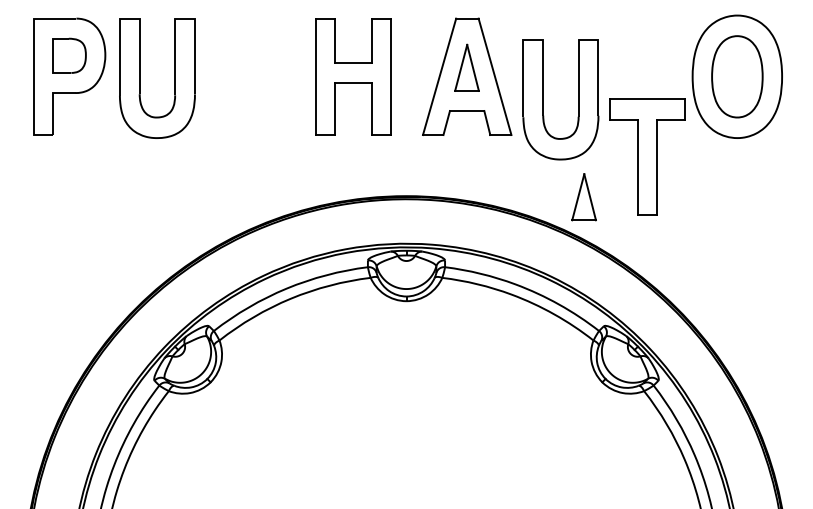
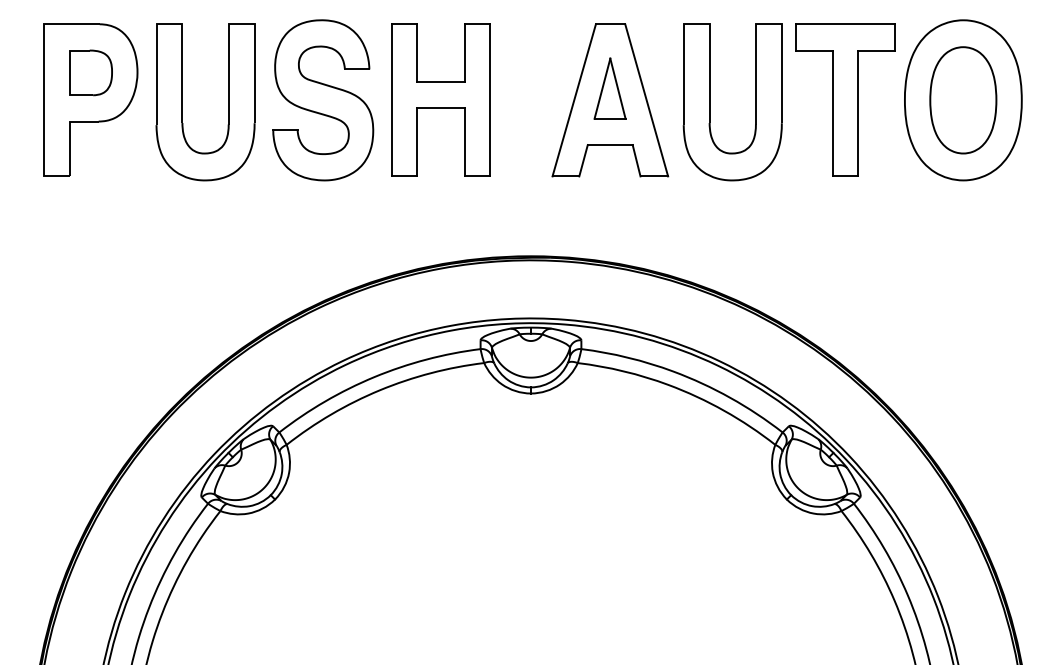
part: (247, 76) -> (323, 100), added
part: (353, 76) -> (440, 99), moved
part: (543, 99) -> (710, 102), moved
part: (647, 156) -> (845, 99), moved
part: (583, 197) -> (762, 257), removed

